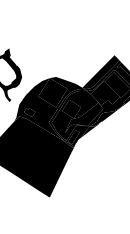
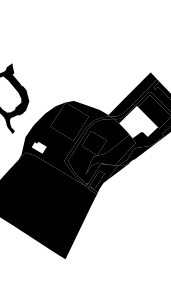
fill: (105, 92) -> (138, 121), removed
fill: (29, 112) -> (38, 147), removed

